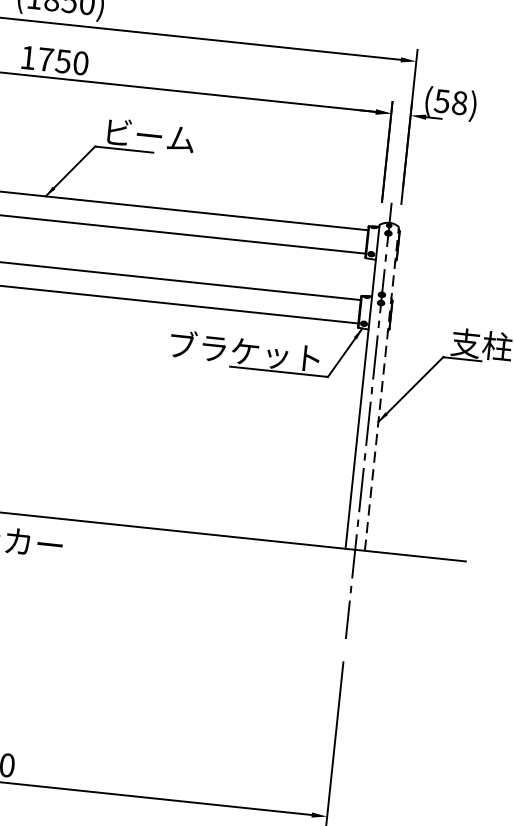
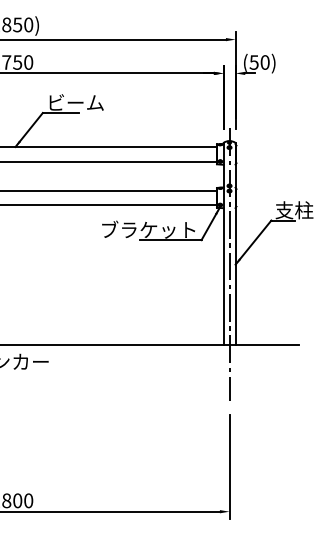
text: (458, 102) -> (264, 62), (58) -> (50)
line: (381, 388) -> (235, 243), dashed -> solid

